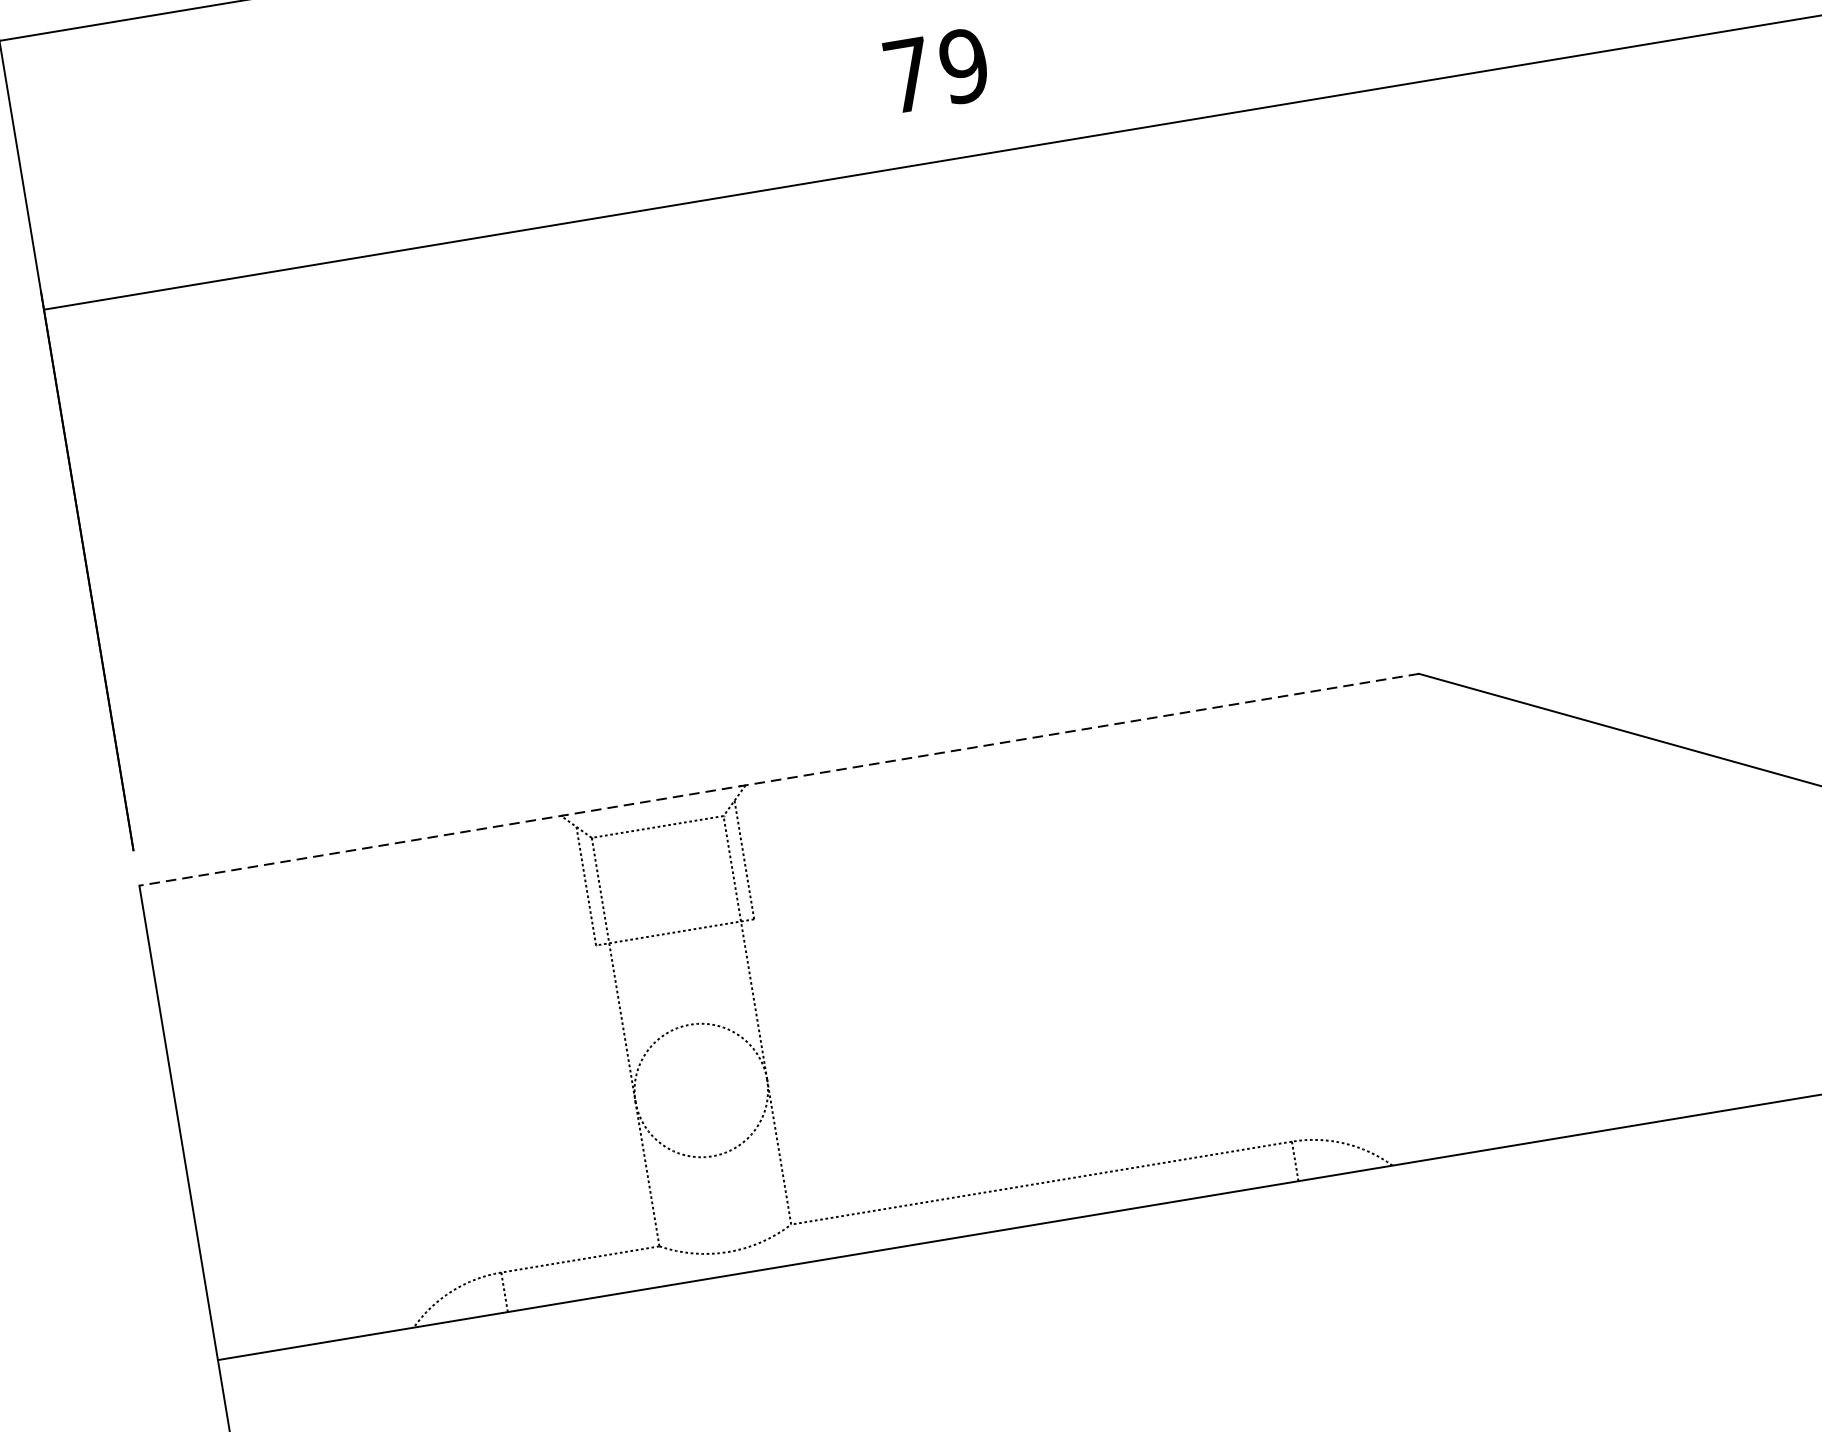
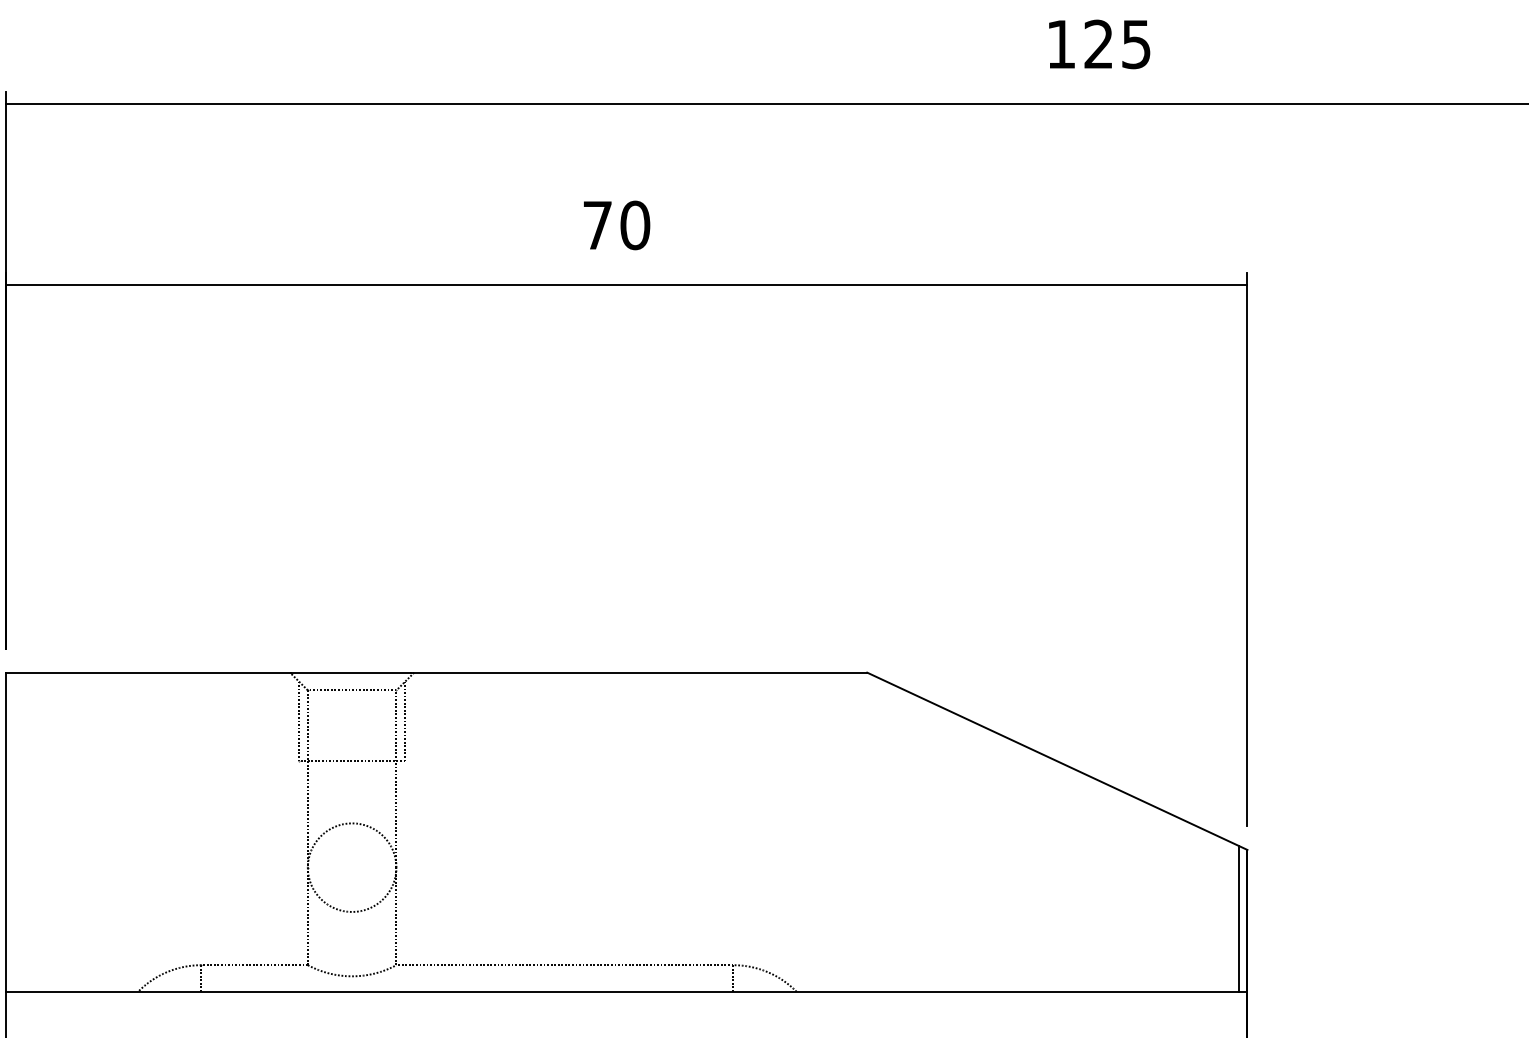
text: (964, 66) -> (635, 225), 79 -> 70
line: (778, 779) -> (436, 672), dashed -> solid

